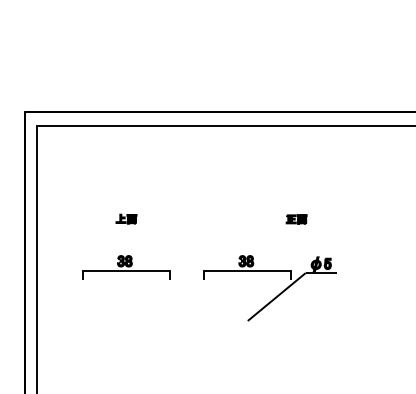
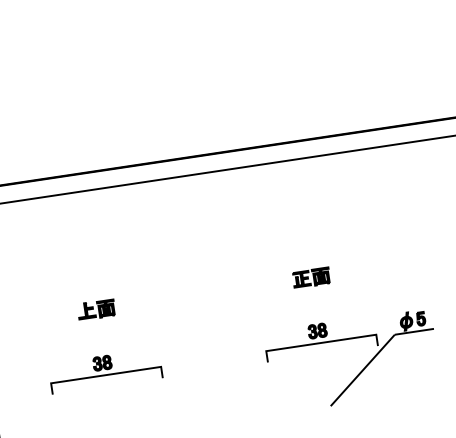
part: (126, 218) -> (96, 308), size x1.43
part: (296, 219) -> (311, 278), size x1.43
part: (275, 296) -> (361, 370), moved

